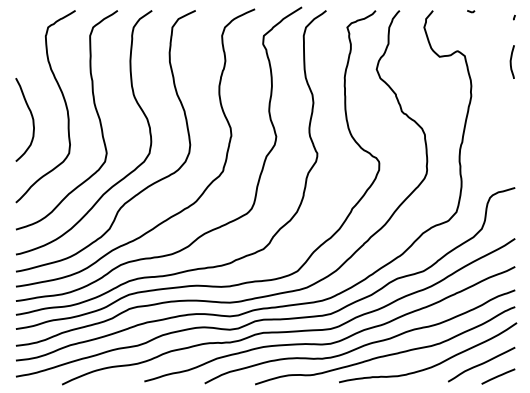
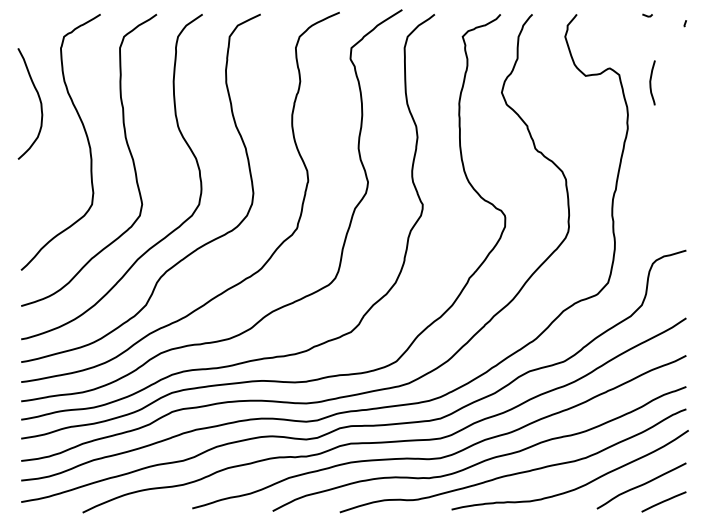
line: (471, 11) -> (647, 15), moved
curve: (511, 61) -> (651, 82), moved
curve: (31, 118) -> (39, 101), moved

